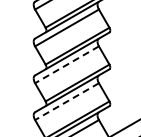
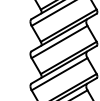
line: (67, 64) -> (59, 41), dashed -> solid
line: (67, 101) -> (59, 74), dashed -> solid

